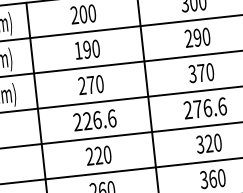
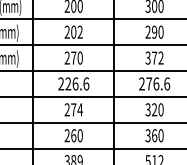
text: (86, 48) -> (73, 31), 190 -> 202
text: (209, 71) -> (160, 57), 370 -> 372
text: (103, 154) -> (77, 109), 220 -> 274

